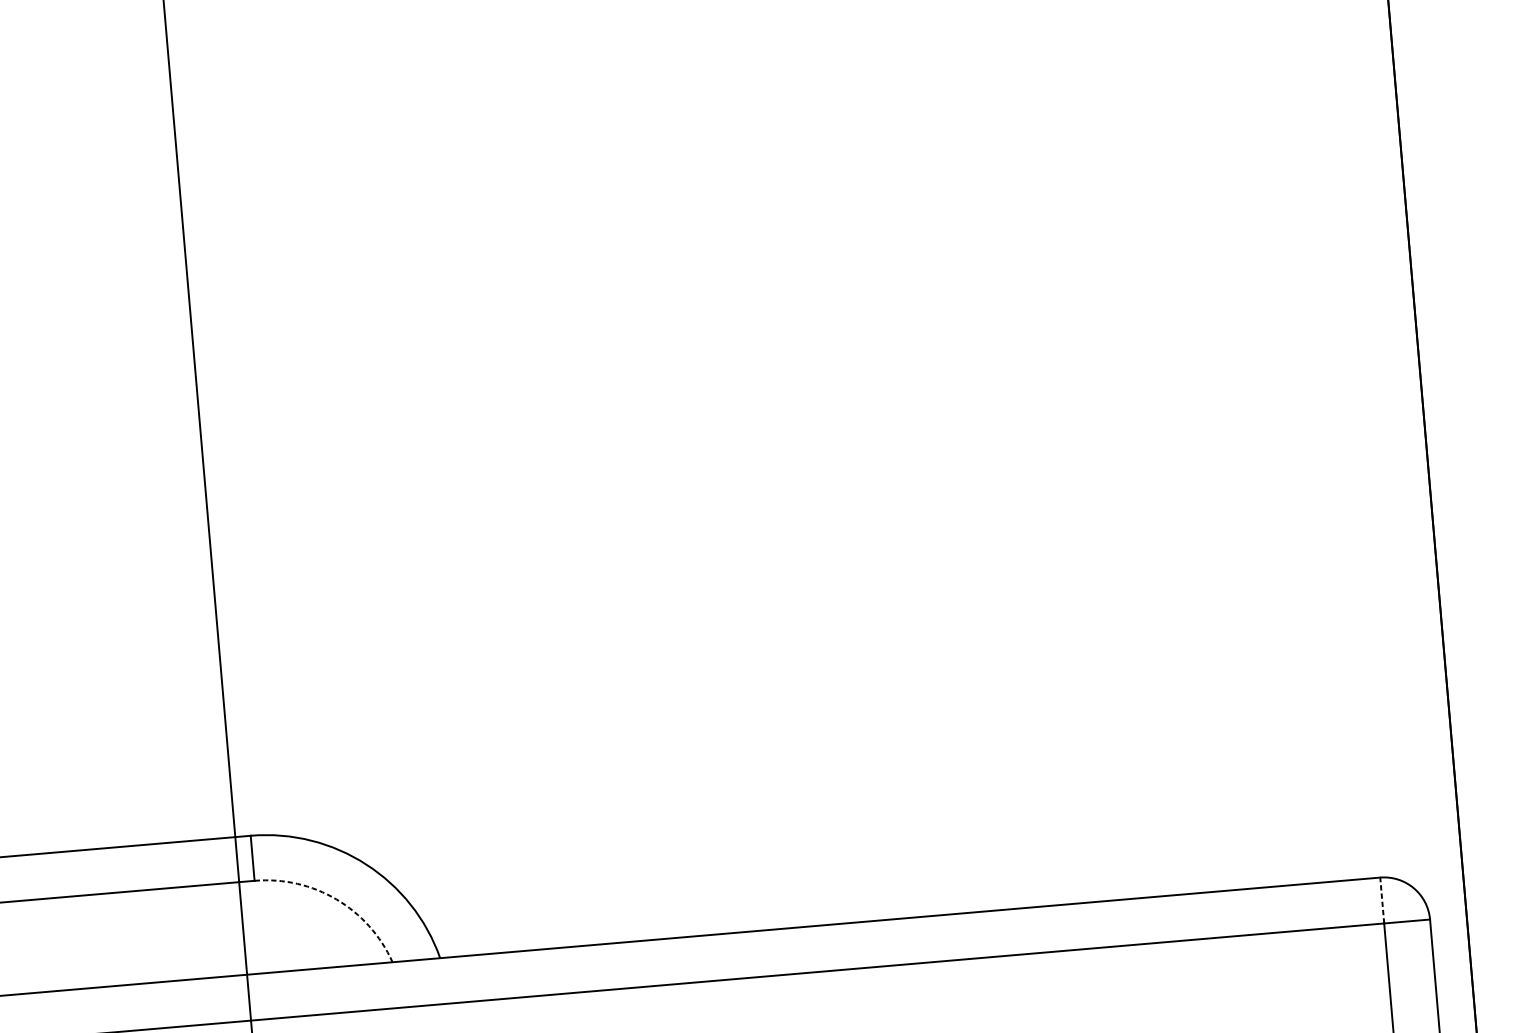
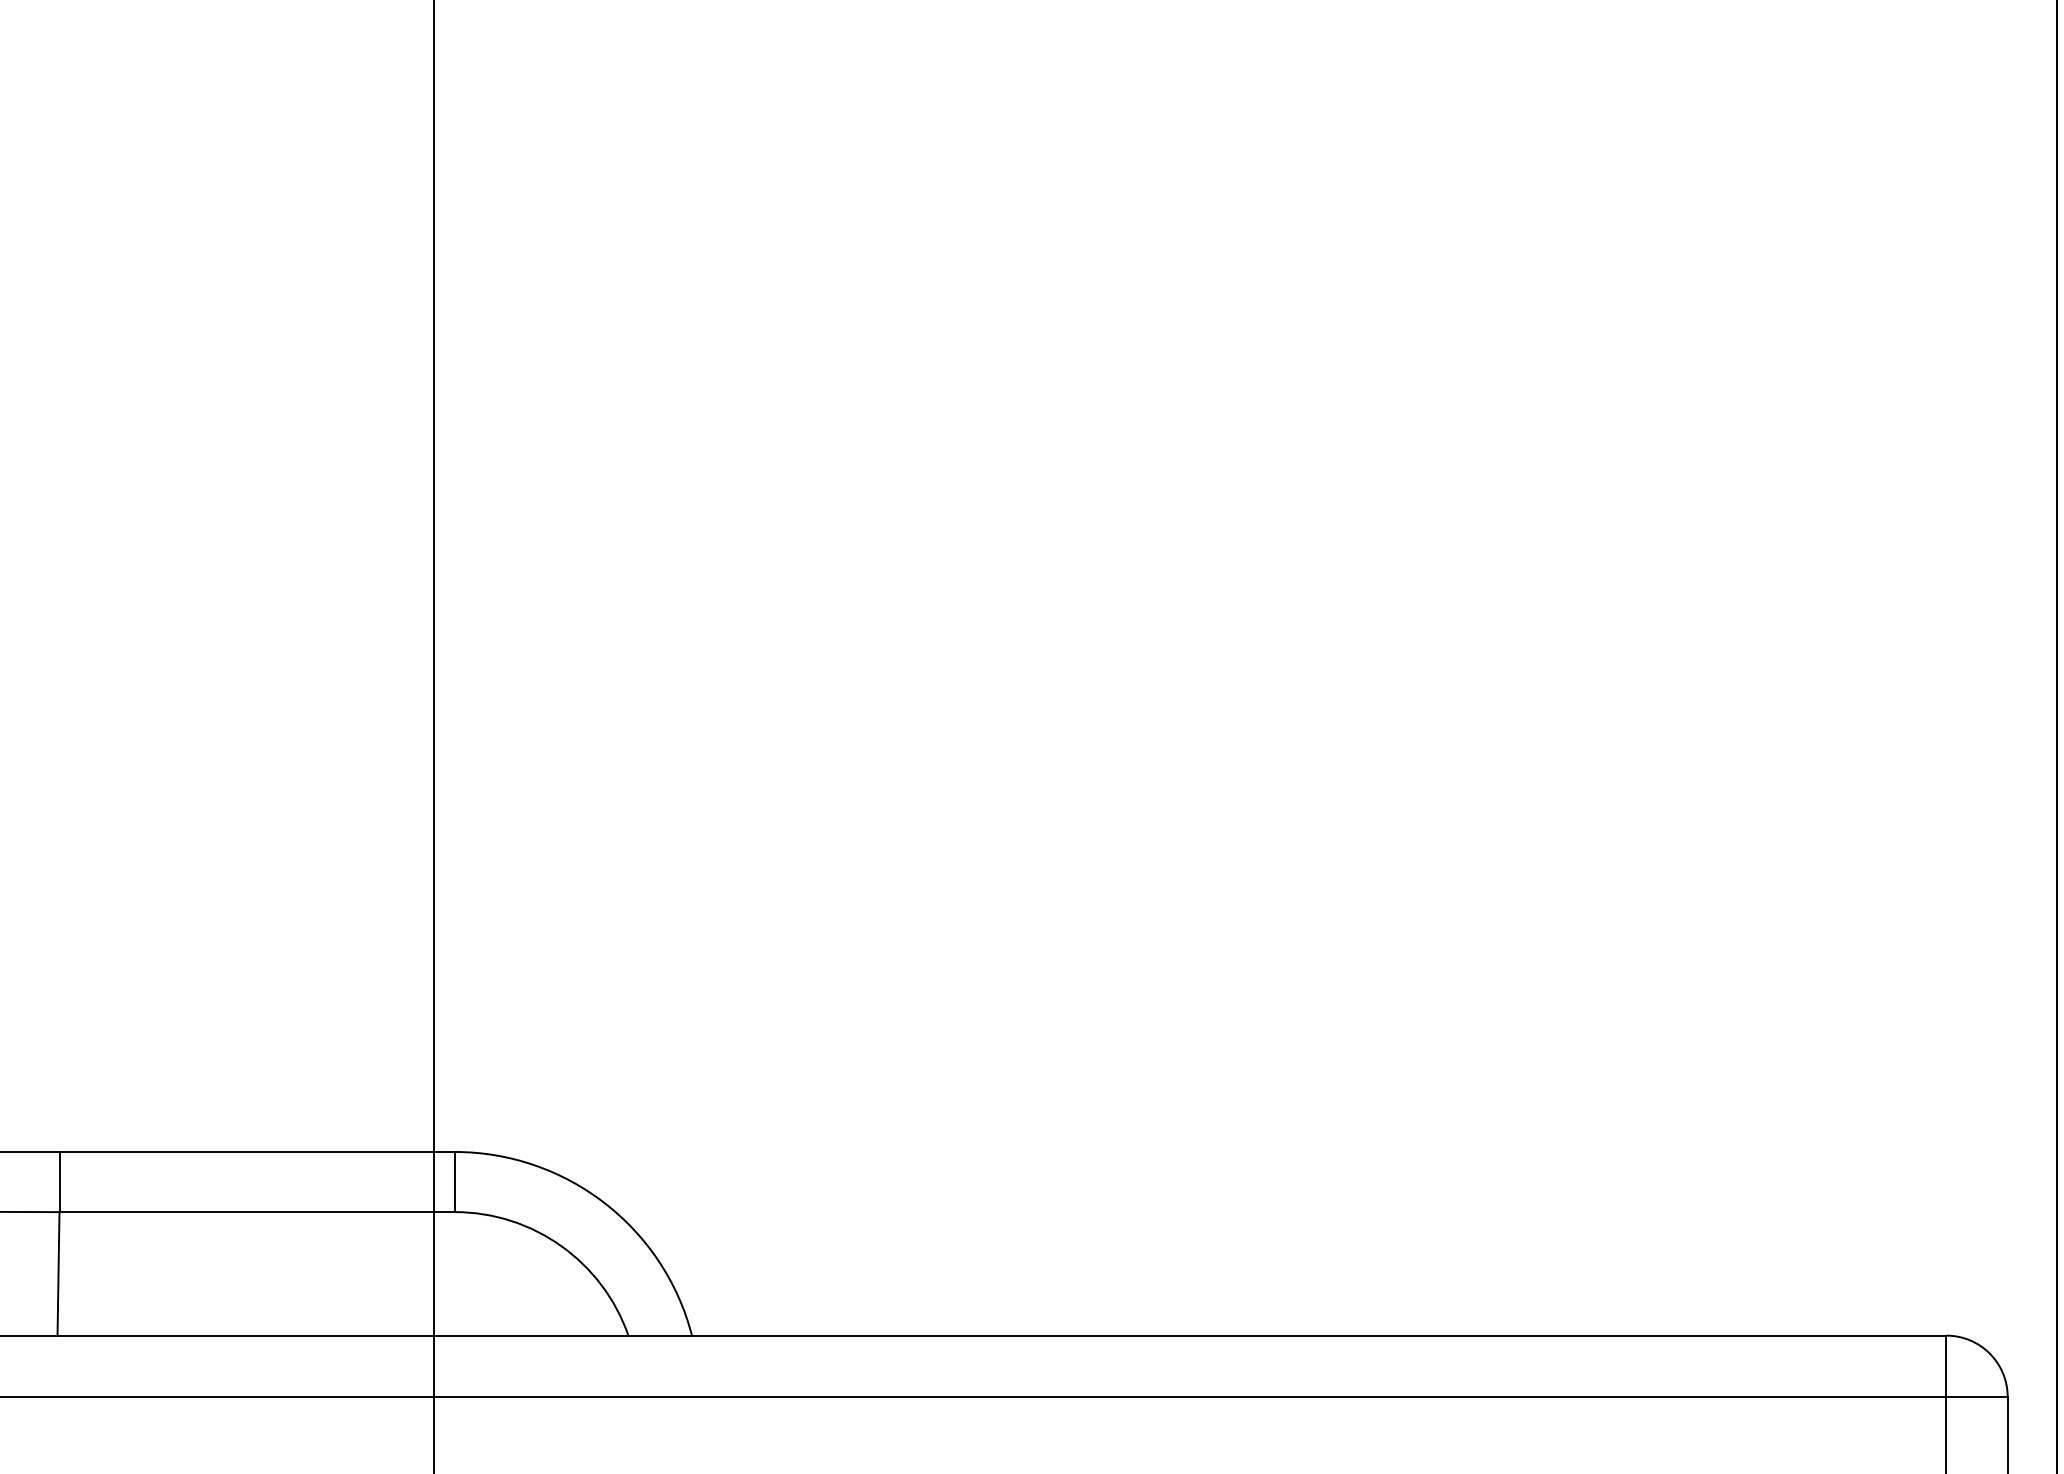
arc: (336, 899) -> (561, 1246), dashed -> solid
line: (1382, 900) -> (1946, 1366), dashed -> solid

